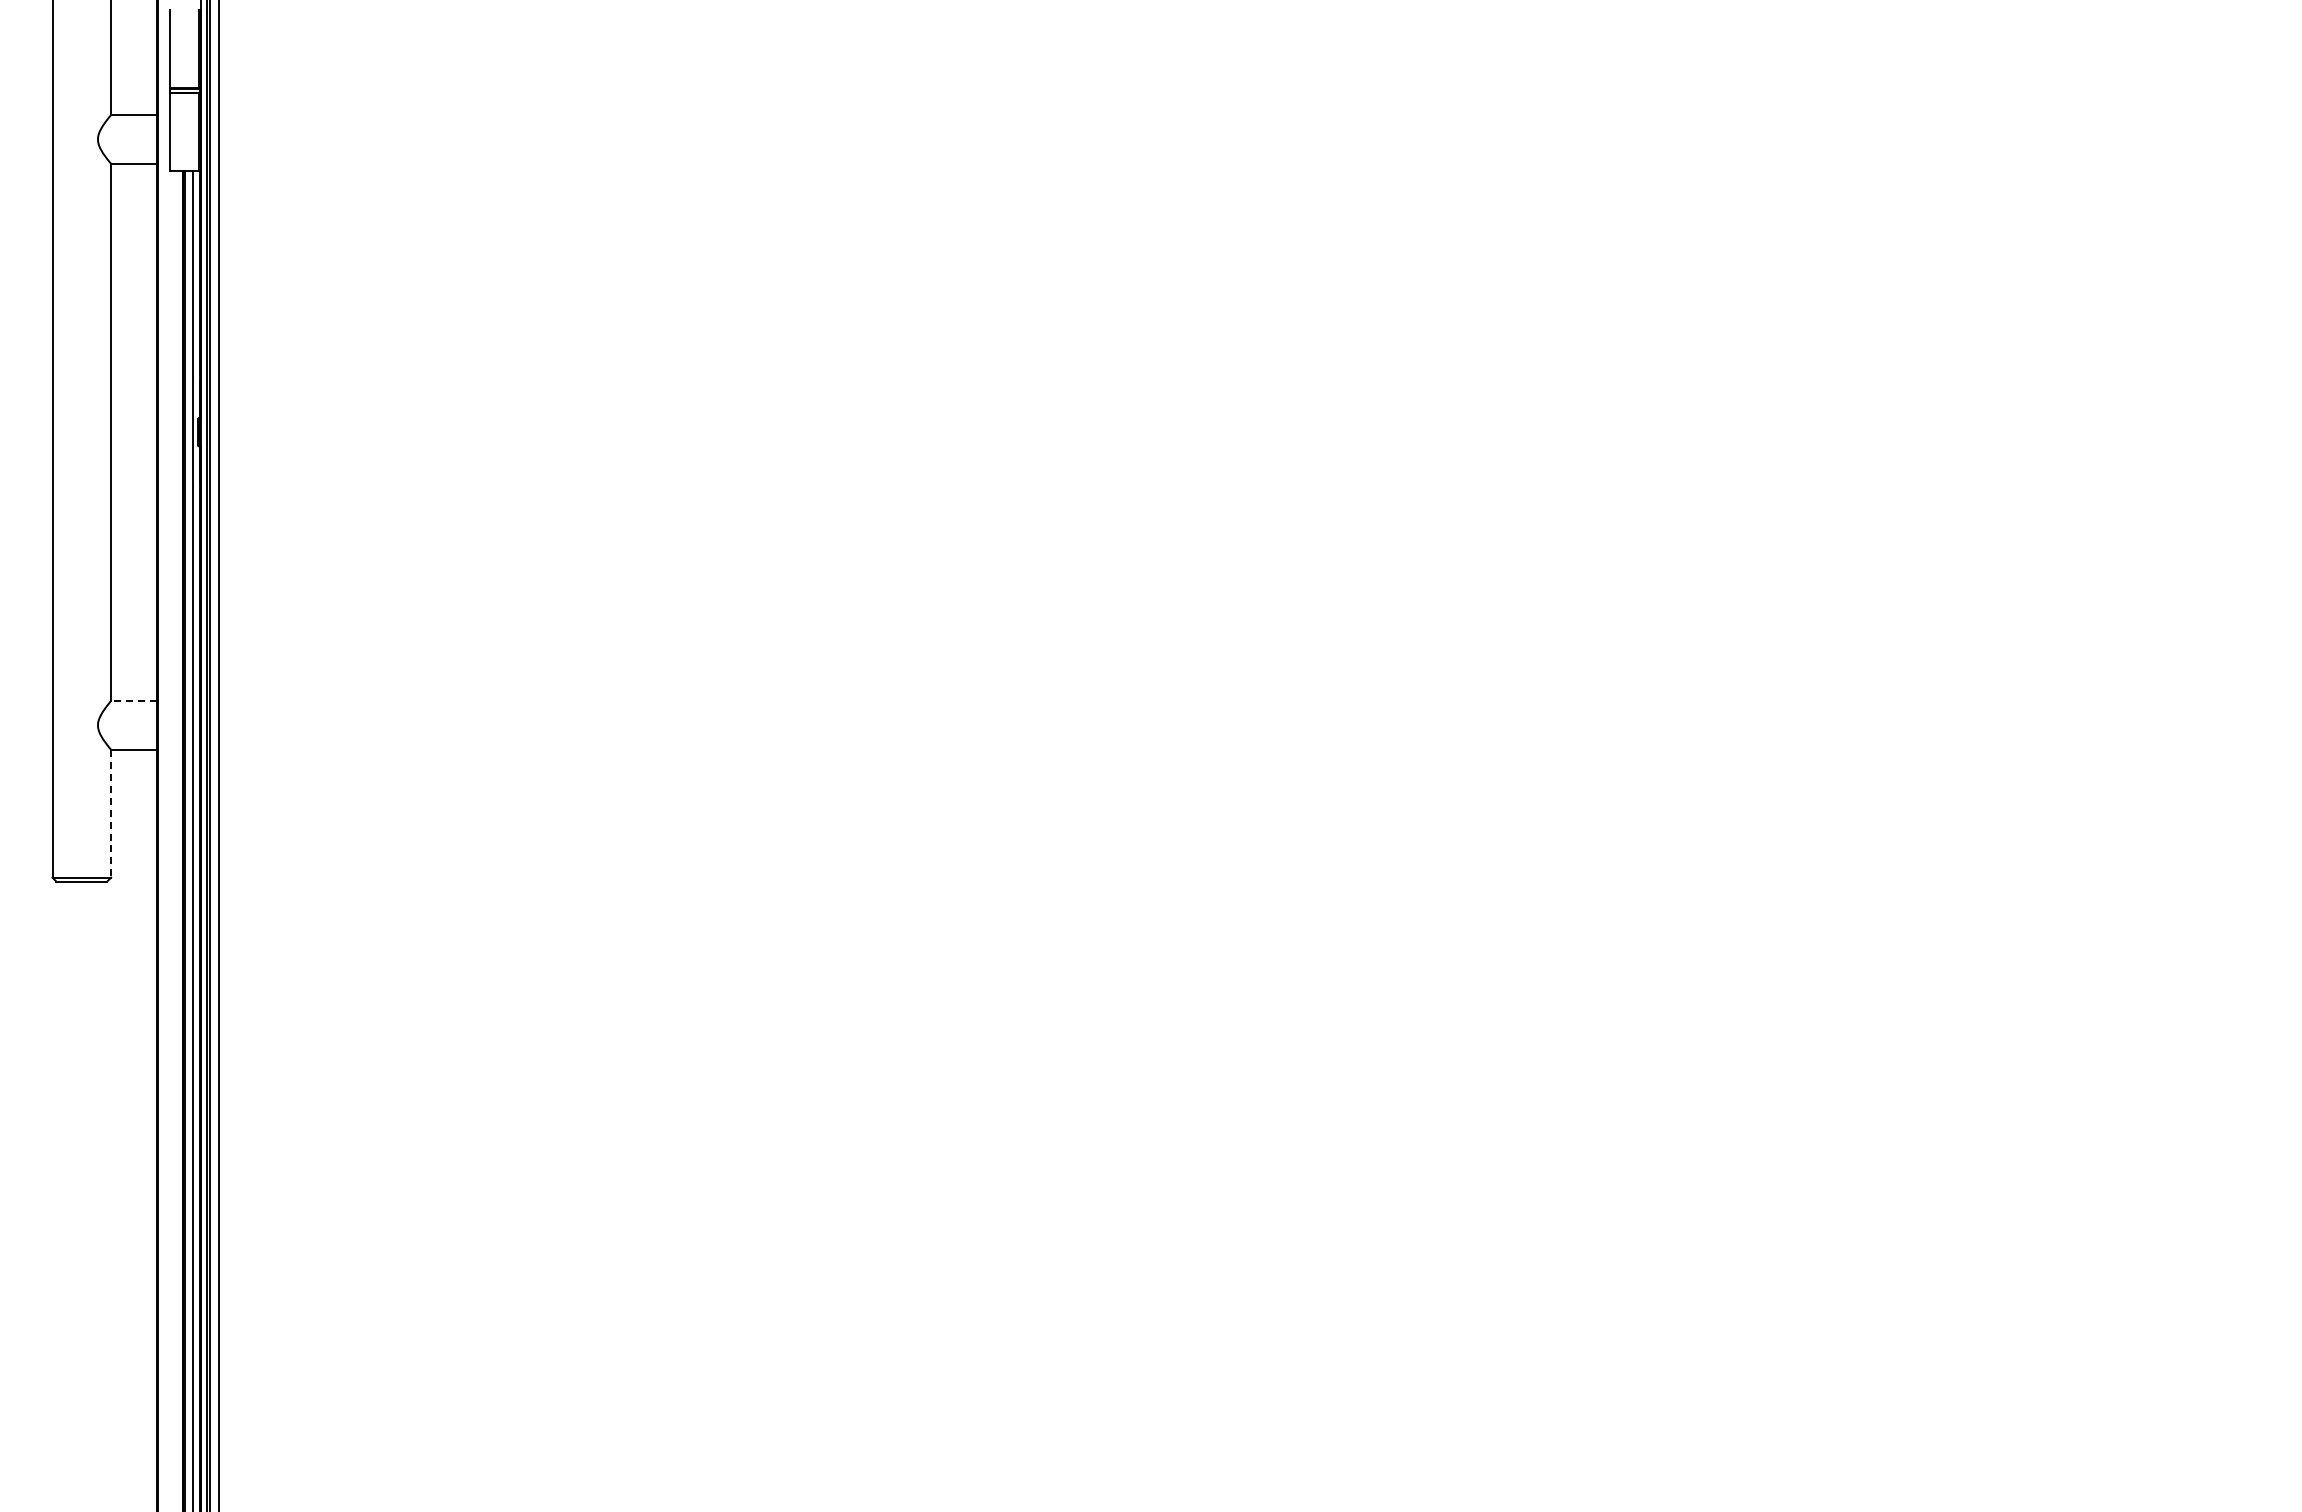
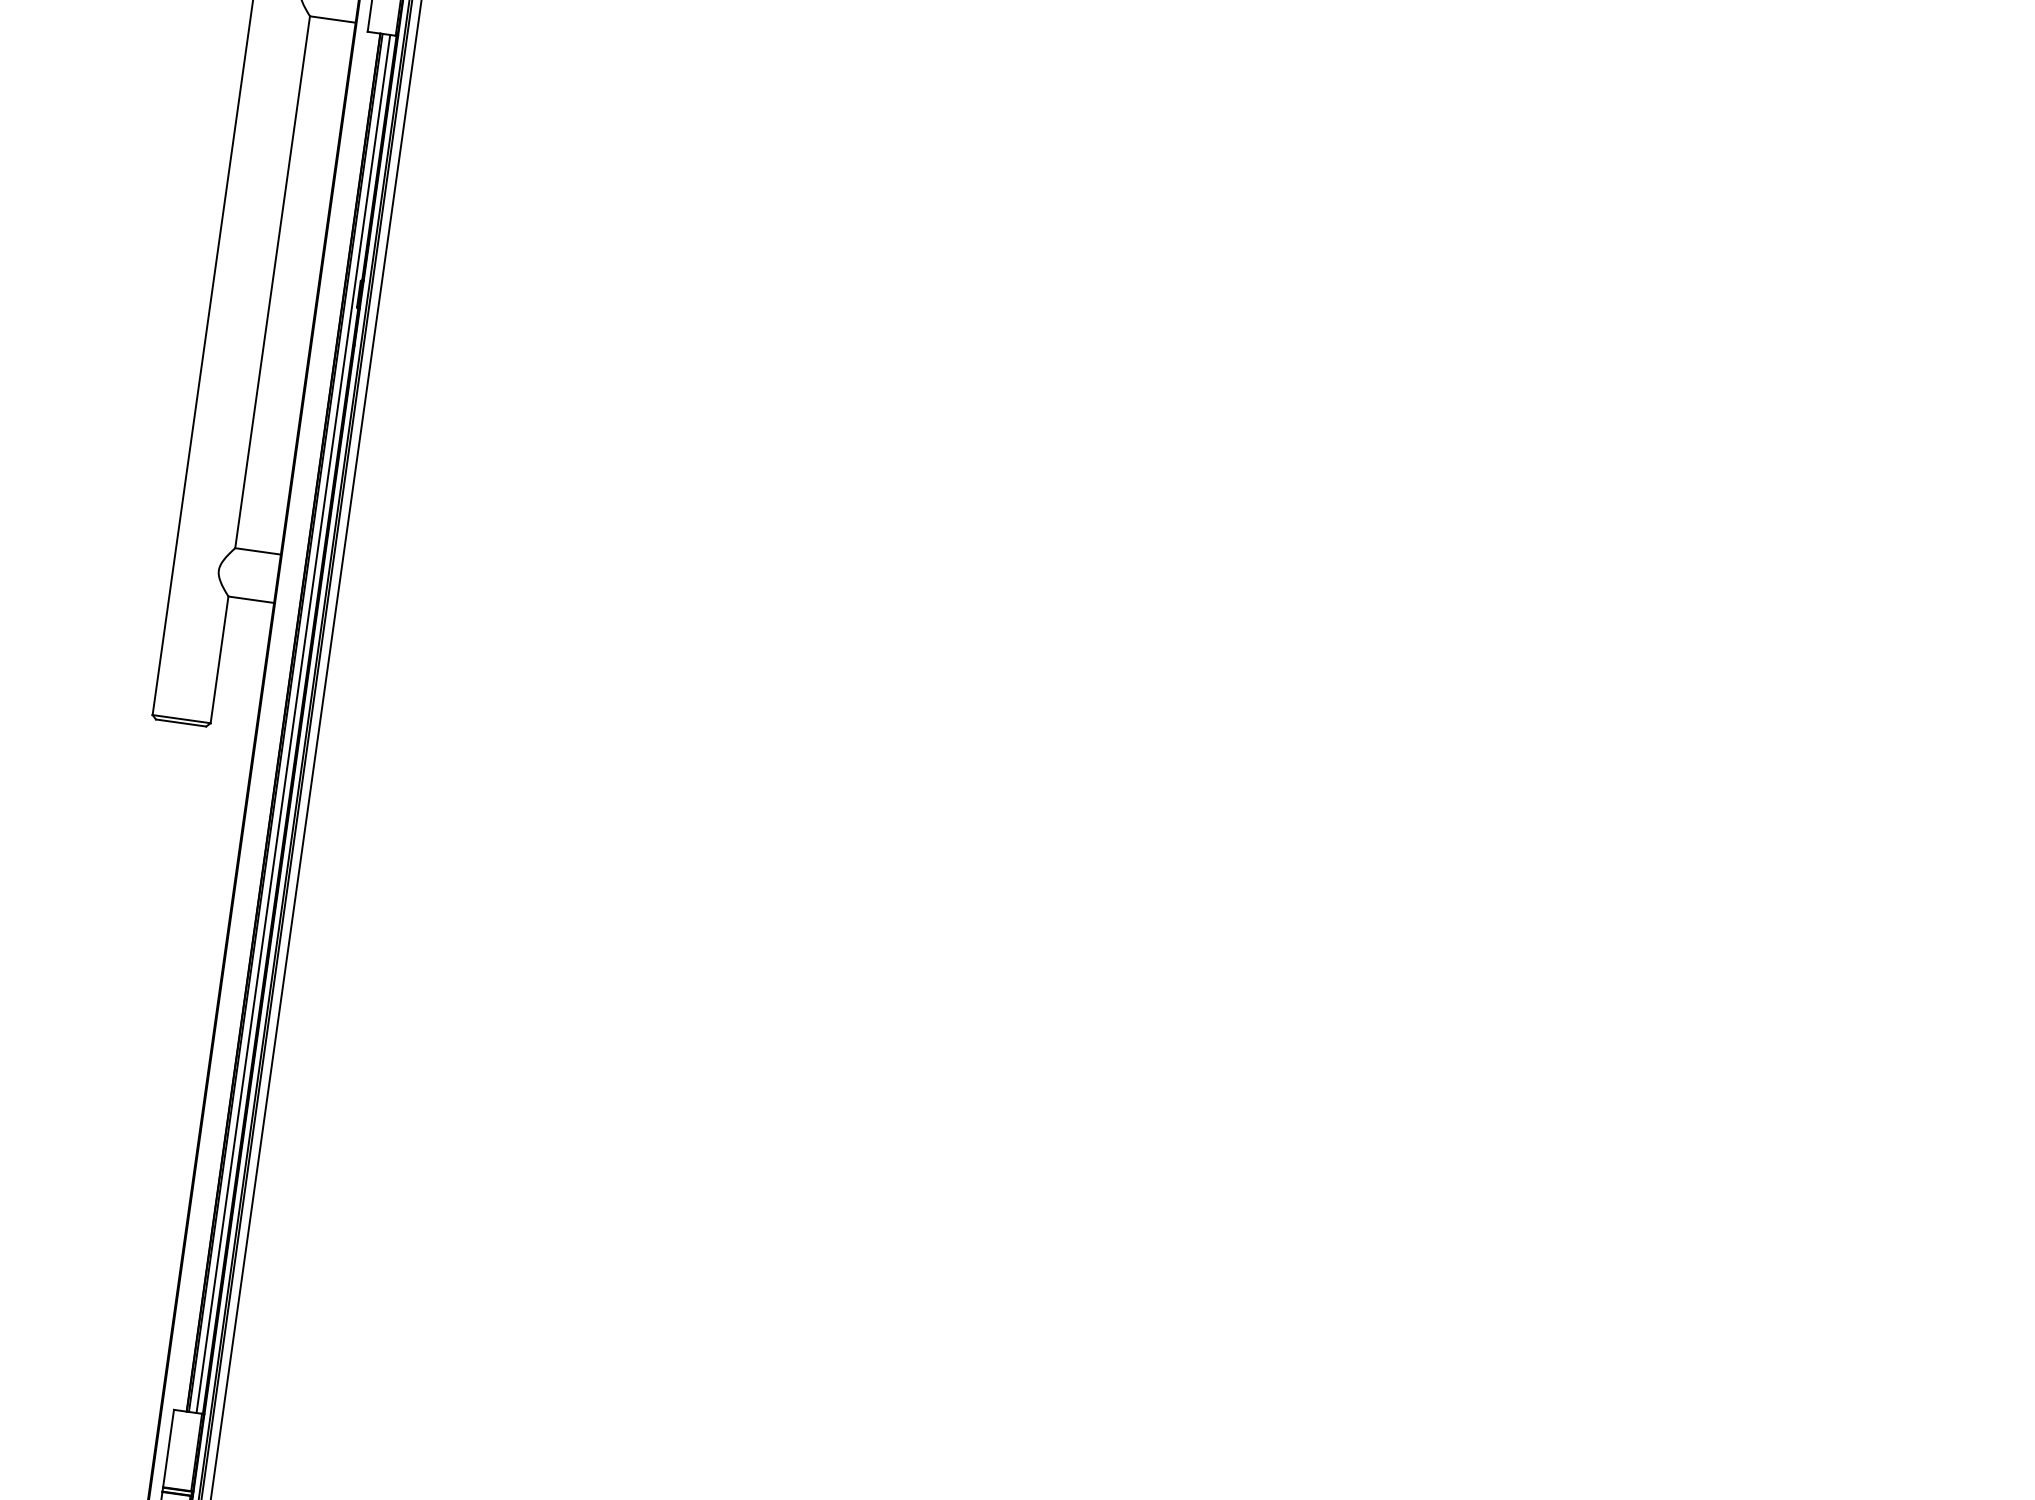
line: (133, 700) -> (257, 550), dashed -> solid
line: (111, 813) -> (219, 659), dashed -> solid

